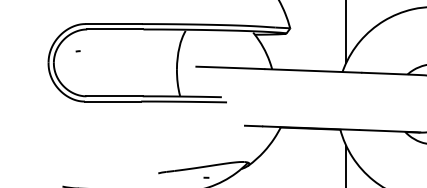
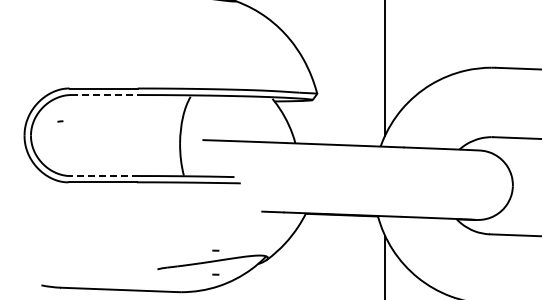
line: (115, 29) -> (105, 95), solid -> dashed
line: (114, 96) -> (104, 176), solid -> dashed
curve: (206, 157) -> (215, 250), added

